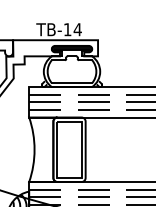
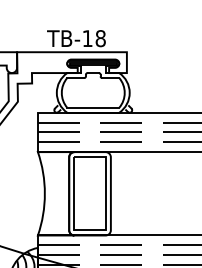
text: (77, 29) -> (100, 38), TB-14 -> TB-18

